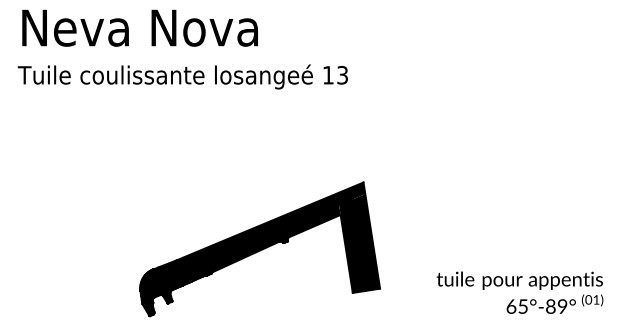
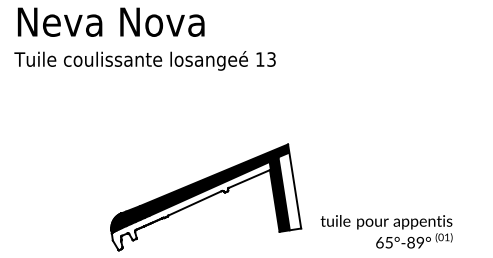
fill: (365, 242) -> (289, 191), removed
fill: (240, 260) -> (190, 206), removed
text: (519, 292) -> (386, 231), moved

